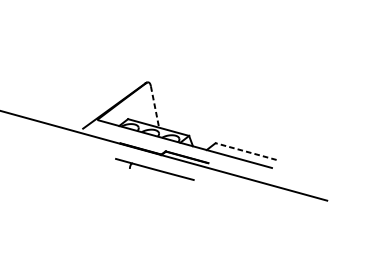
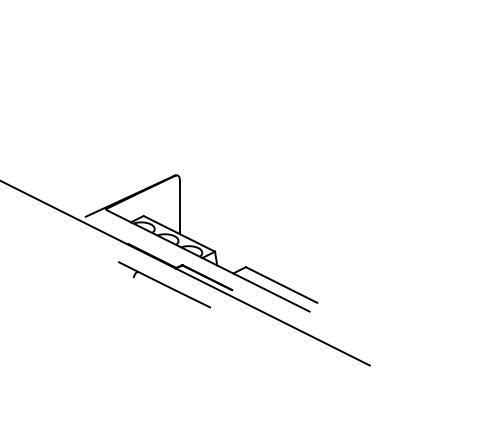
line: (154, 106) -> (179, 207), dashed -> solid
line: (246, 151) -> (281, 285), dashed -> solid

